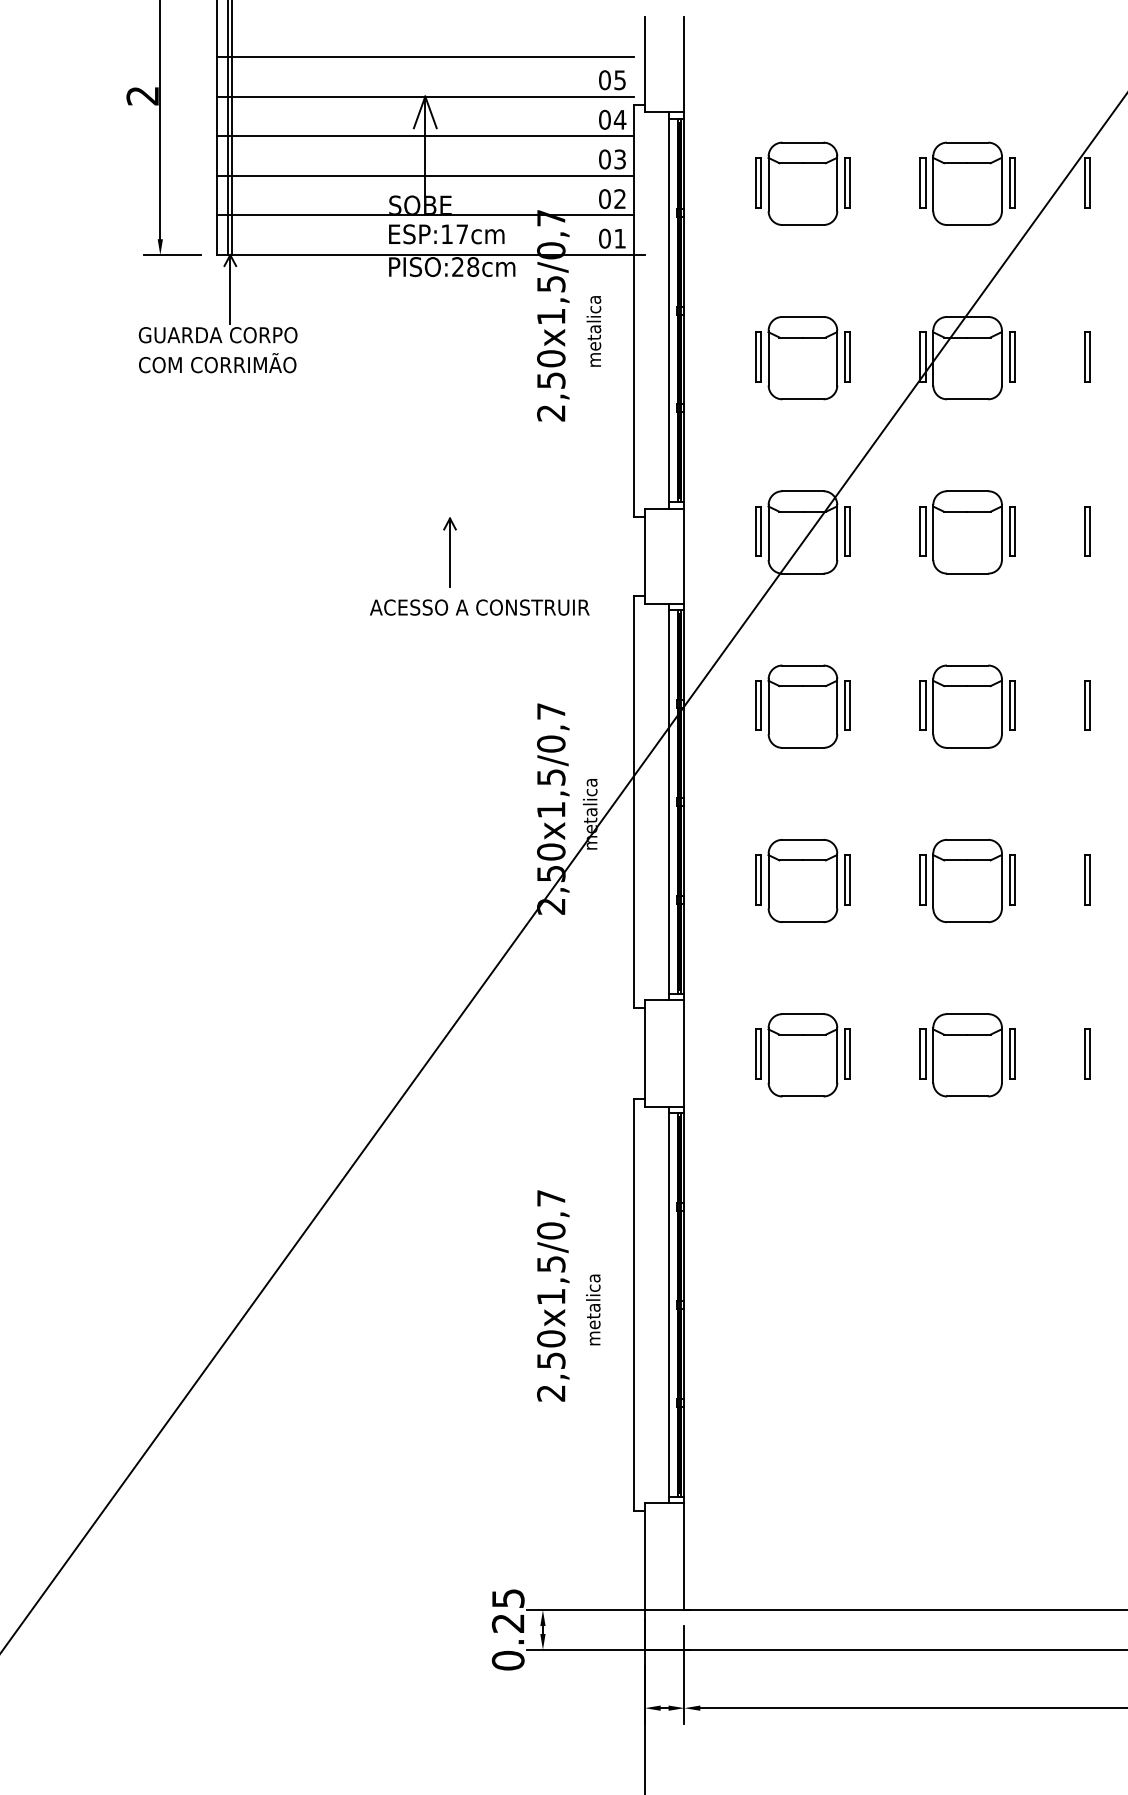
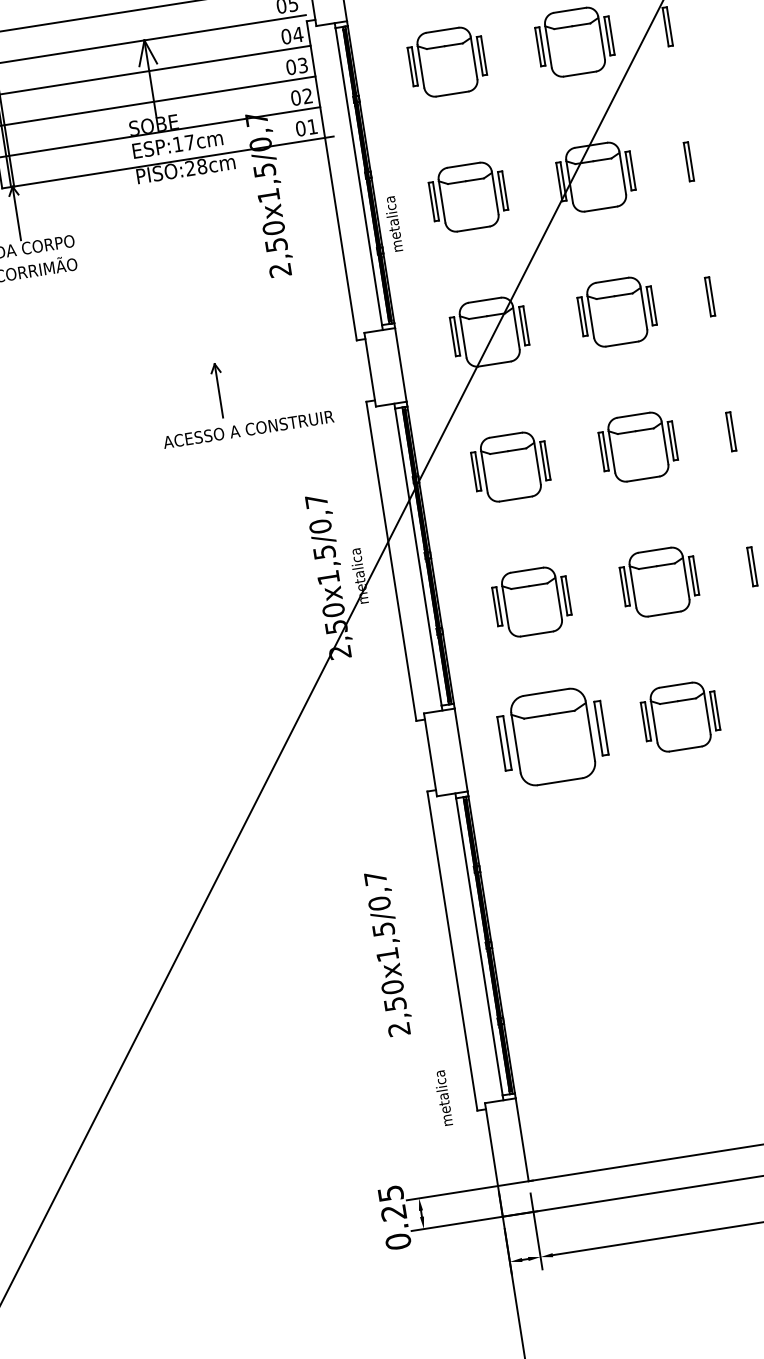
text: (593, 331) -> (393, 224), moved
part: (802, 1055) -> (552, 737), size x1.4
text: (593, 1309) -> (443, 1097), moved

